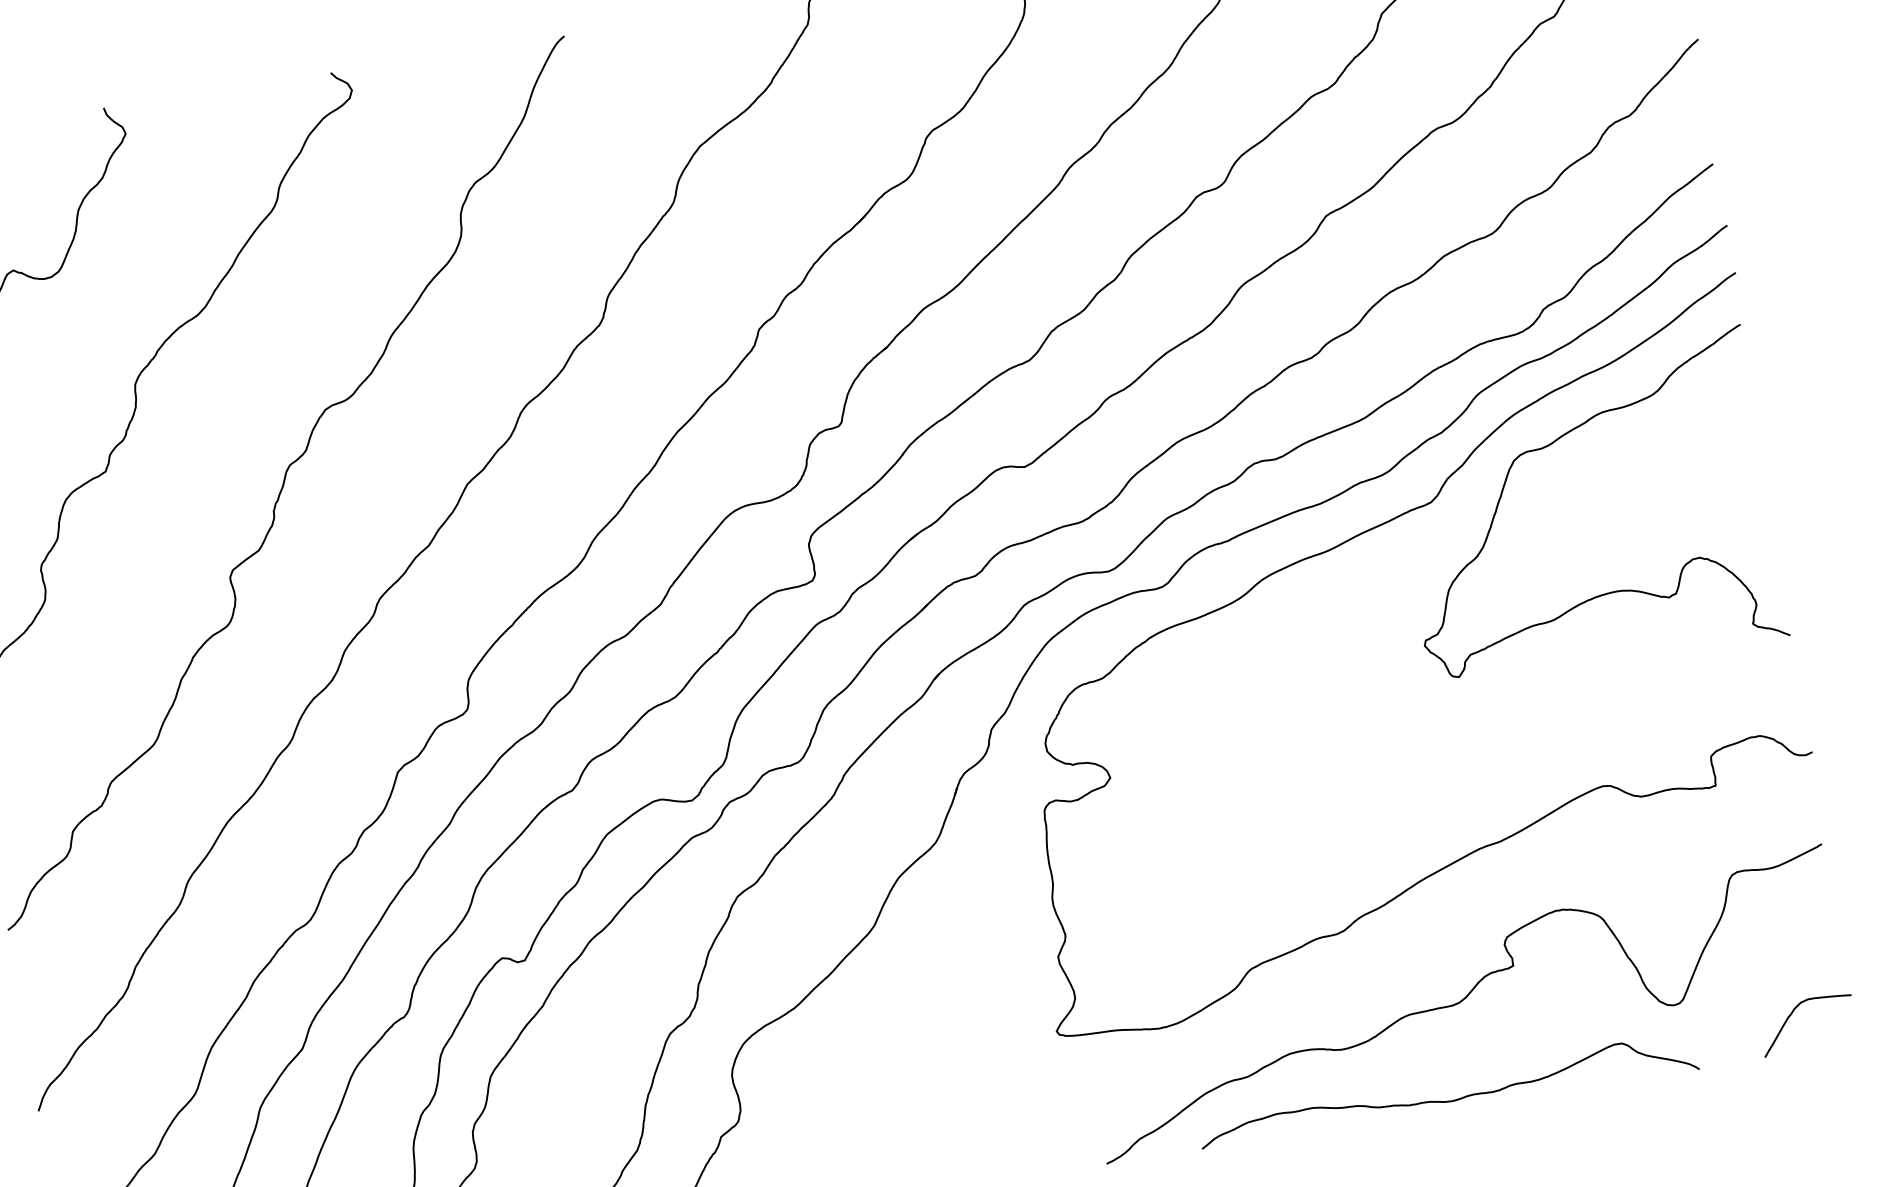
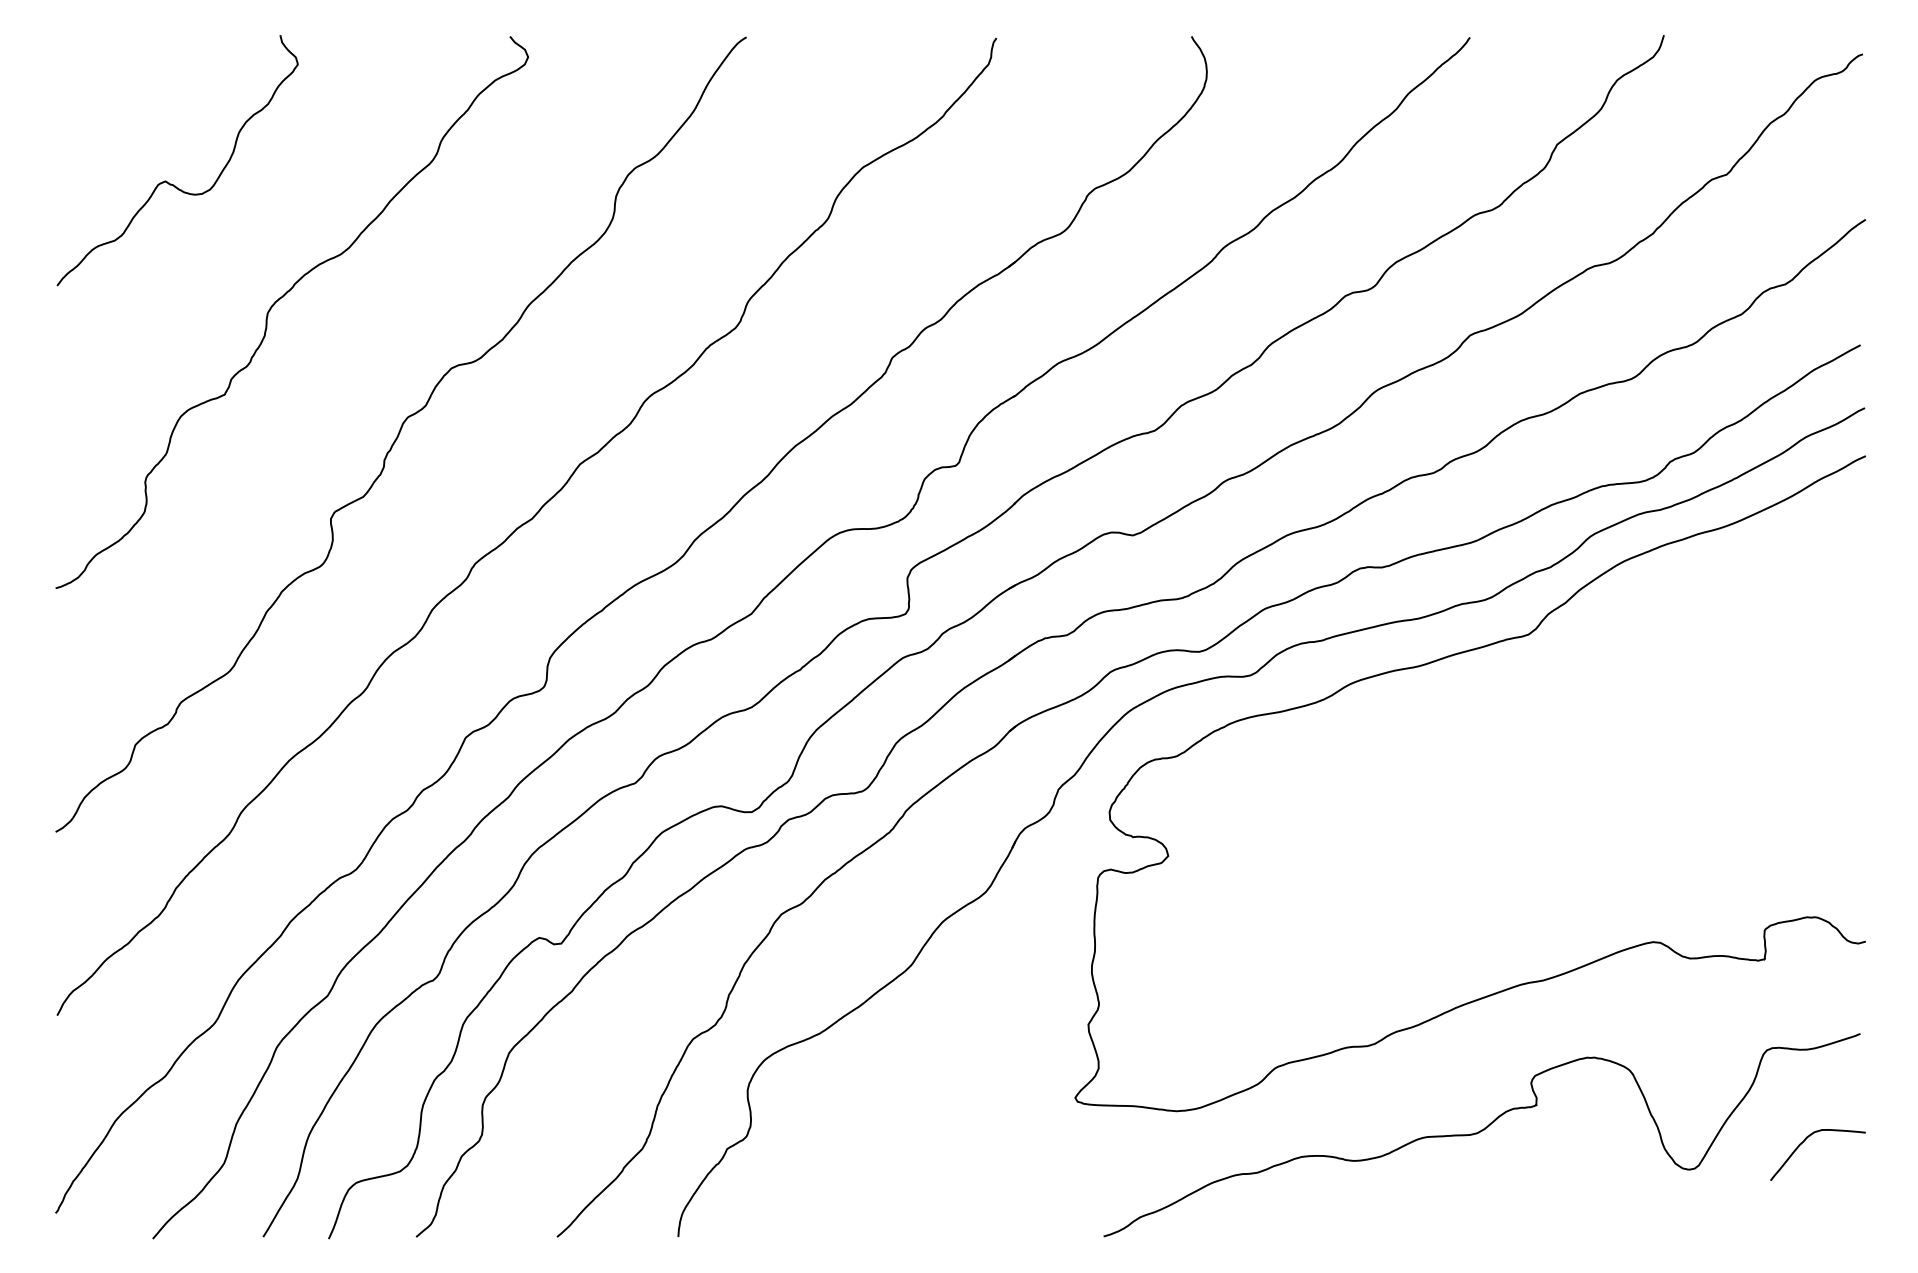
curve: (1550, 445) -> (1655, 597), removed
curve: (1792, 1013) -> (1804, 1141), moved
curve: (1449, 1100) -> (1452, 1228), removed

